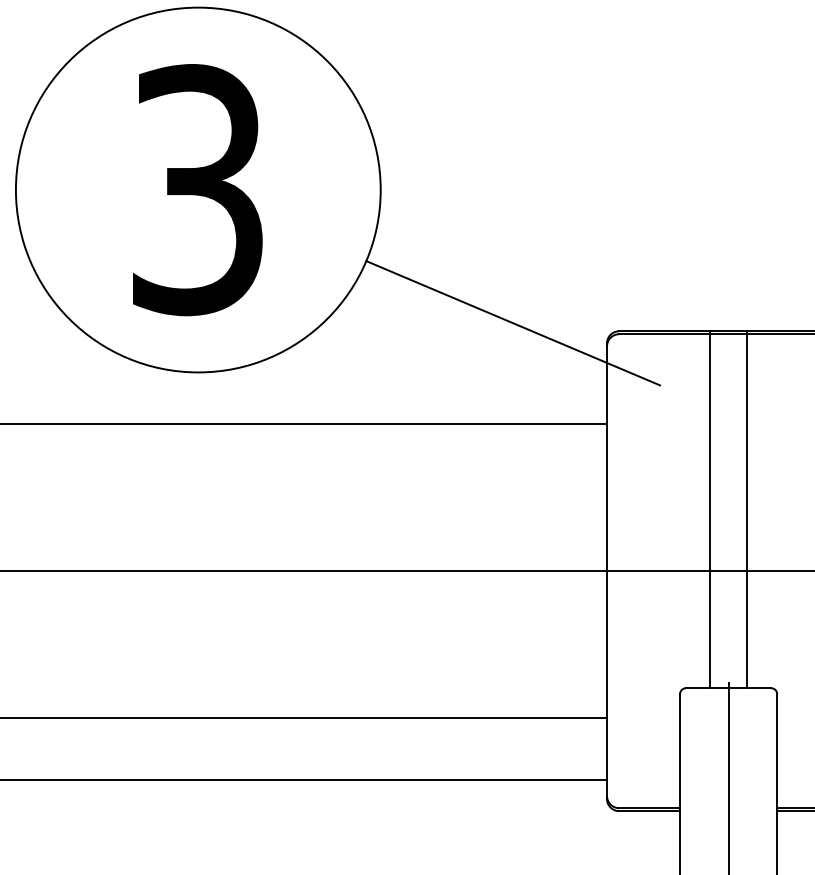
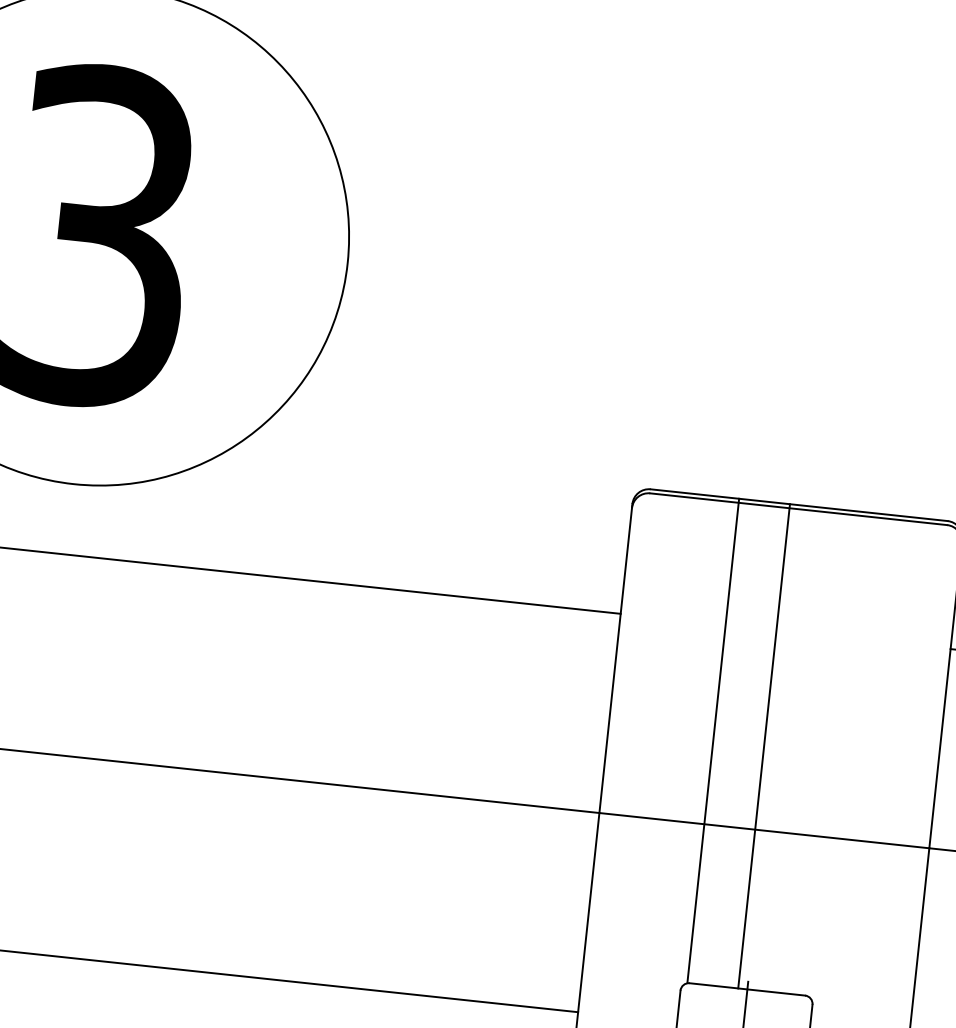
line: (513, 323) -> (508, 463), removed
line: (710, 509) -> (713, 740), moved
line: (746, 509) -> (763, 745), moved

